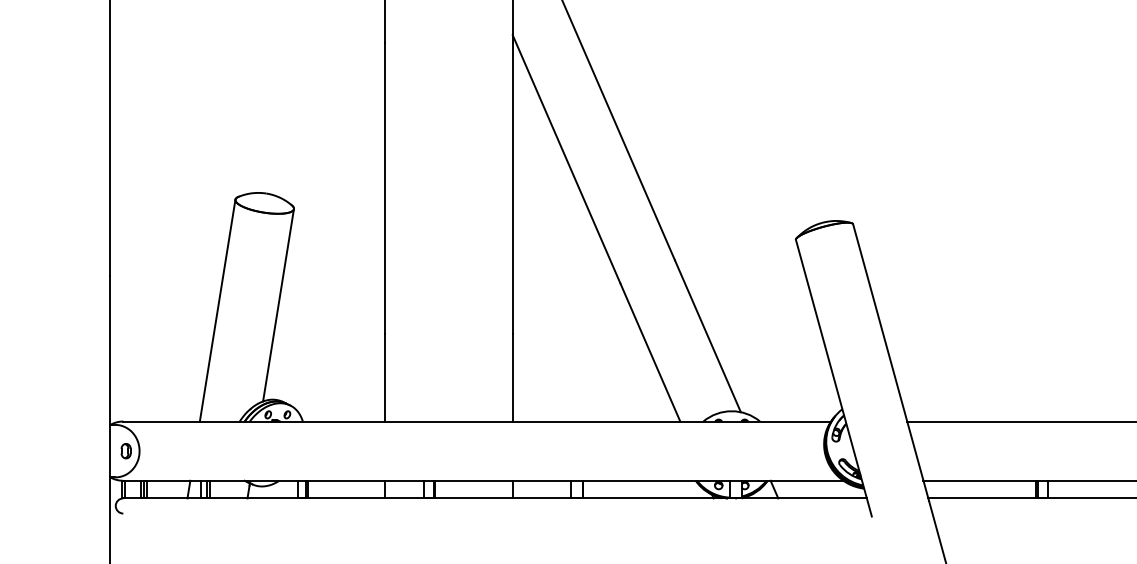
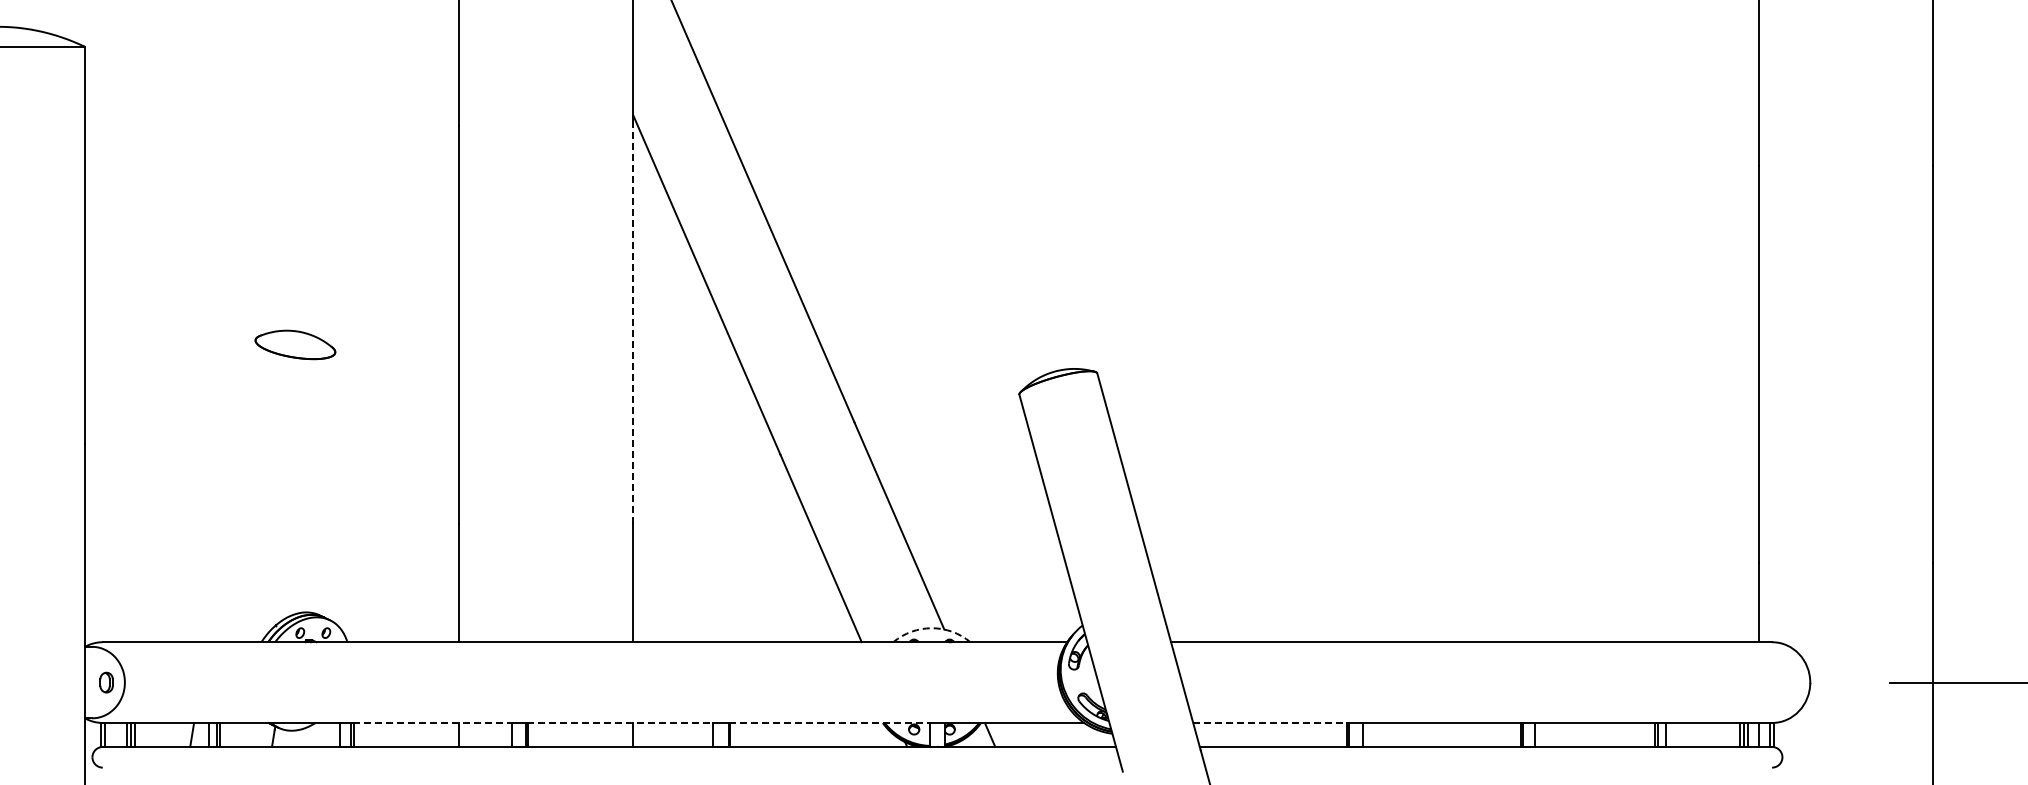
line: (512, 188) -> (633, 324), solid -> dashed
line: (278, 305) -> (314, 483), removed
line: (217, 310) -> (231, 490), removed
arc: (731, 411) -> (931, 628), solid -> dashed
line: (365, 480) -> (432, 722), solid -> dashed
line: (503, 480) -> (620, 722), solid -> dashed
line: (656, 480) -> (829, 722), solid -> dashed
line: (980, 480) -> (1271, 722), solid -> dashed

